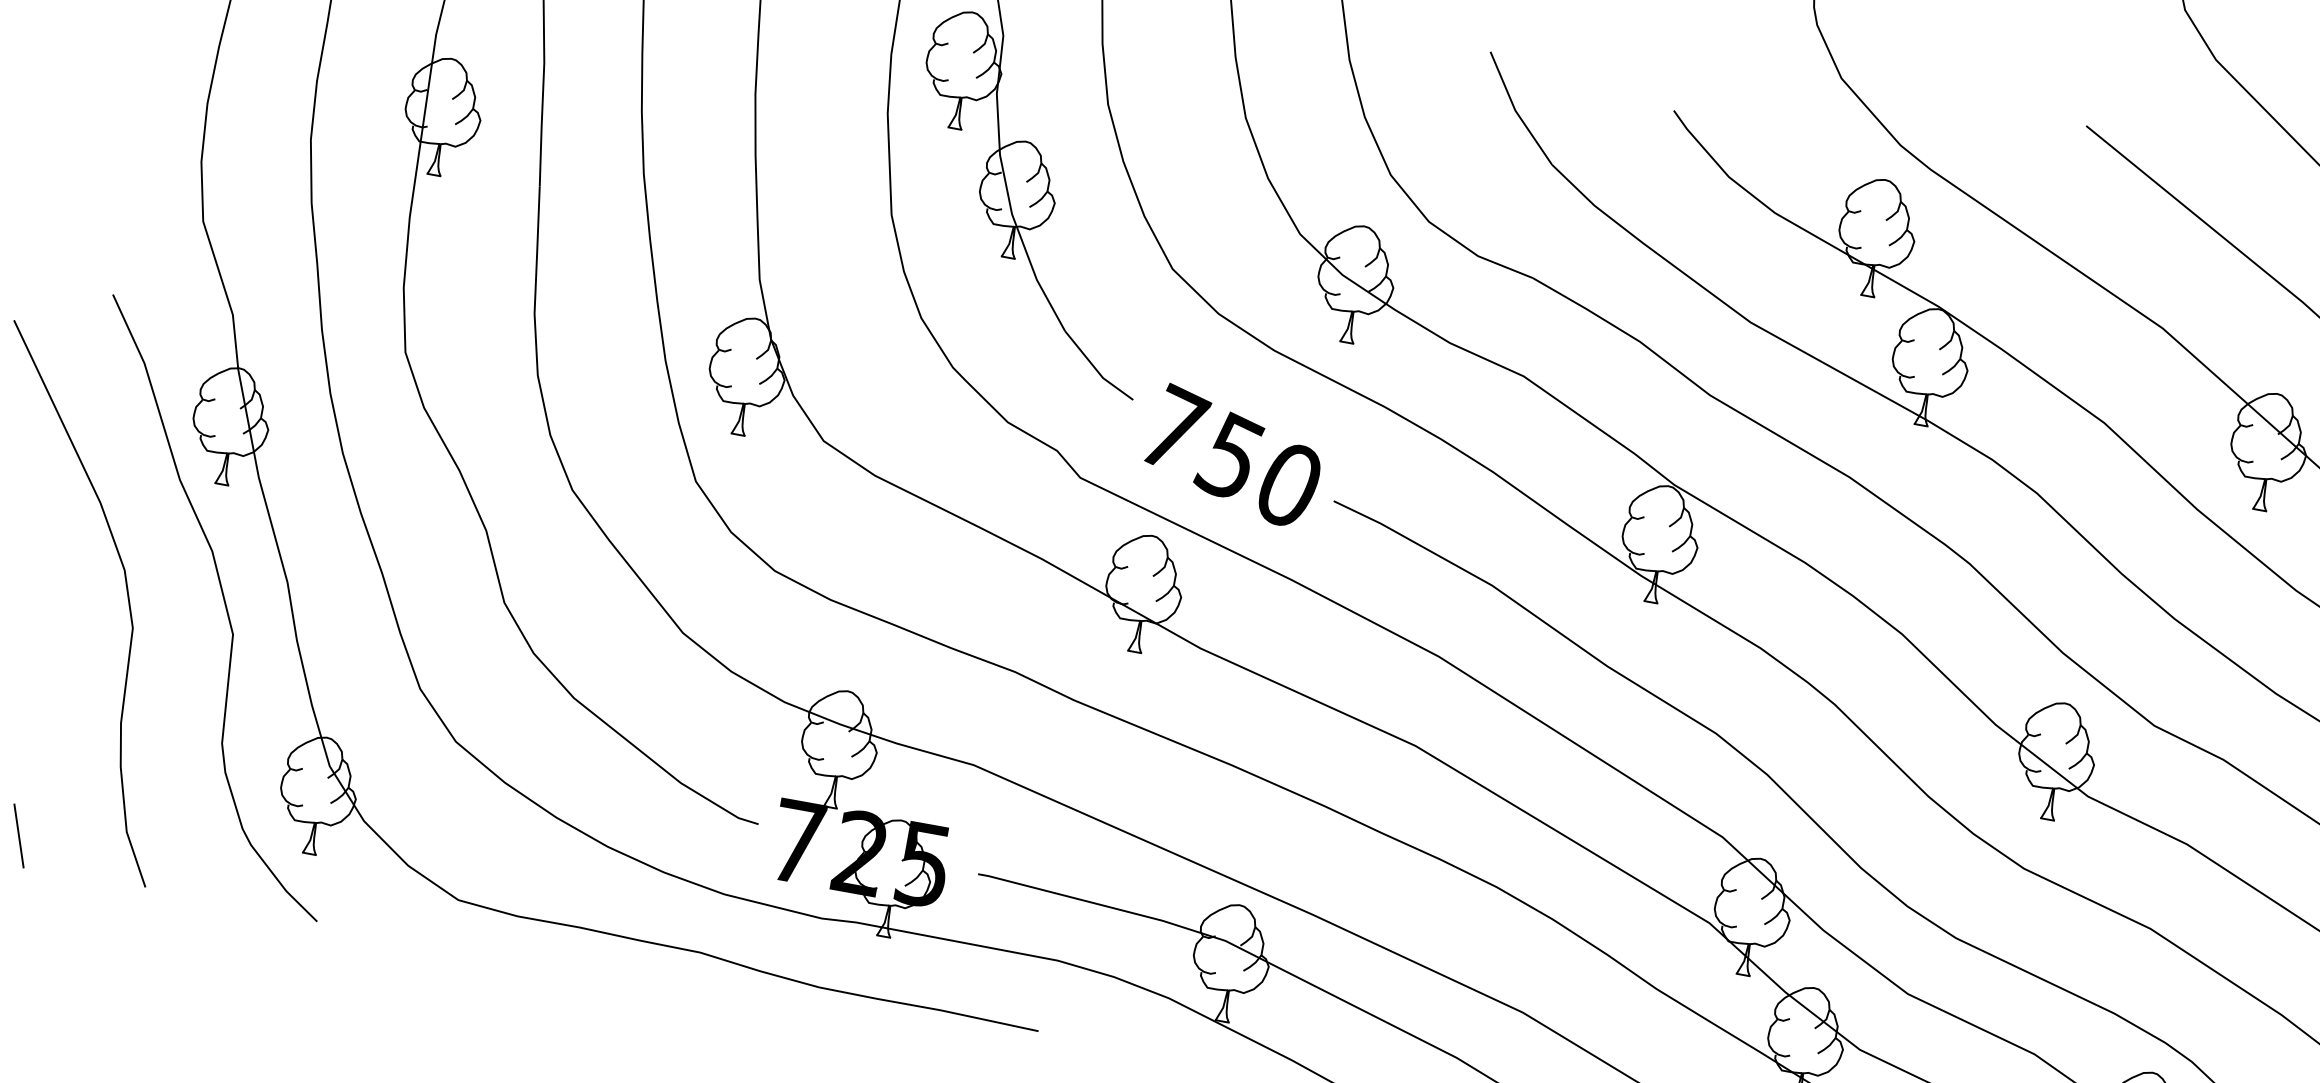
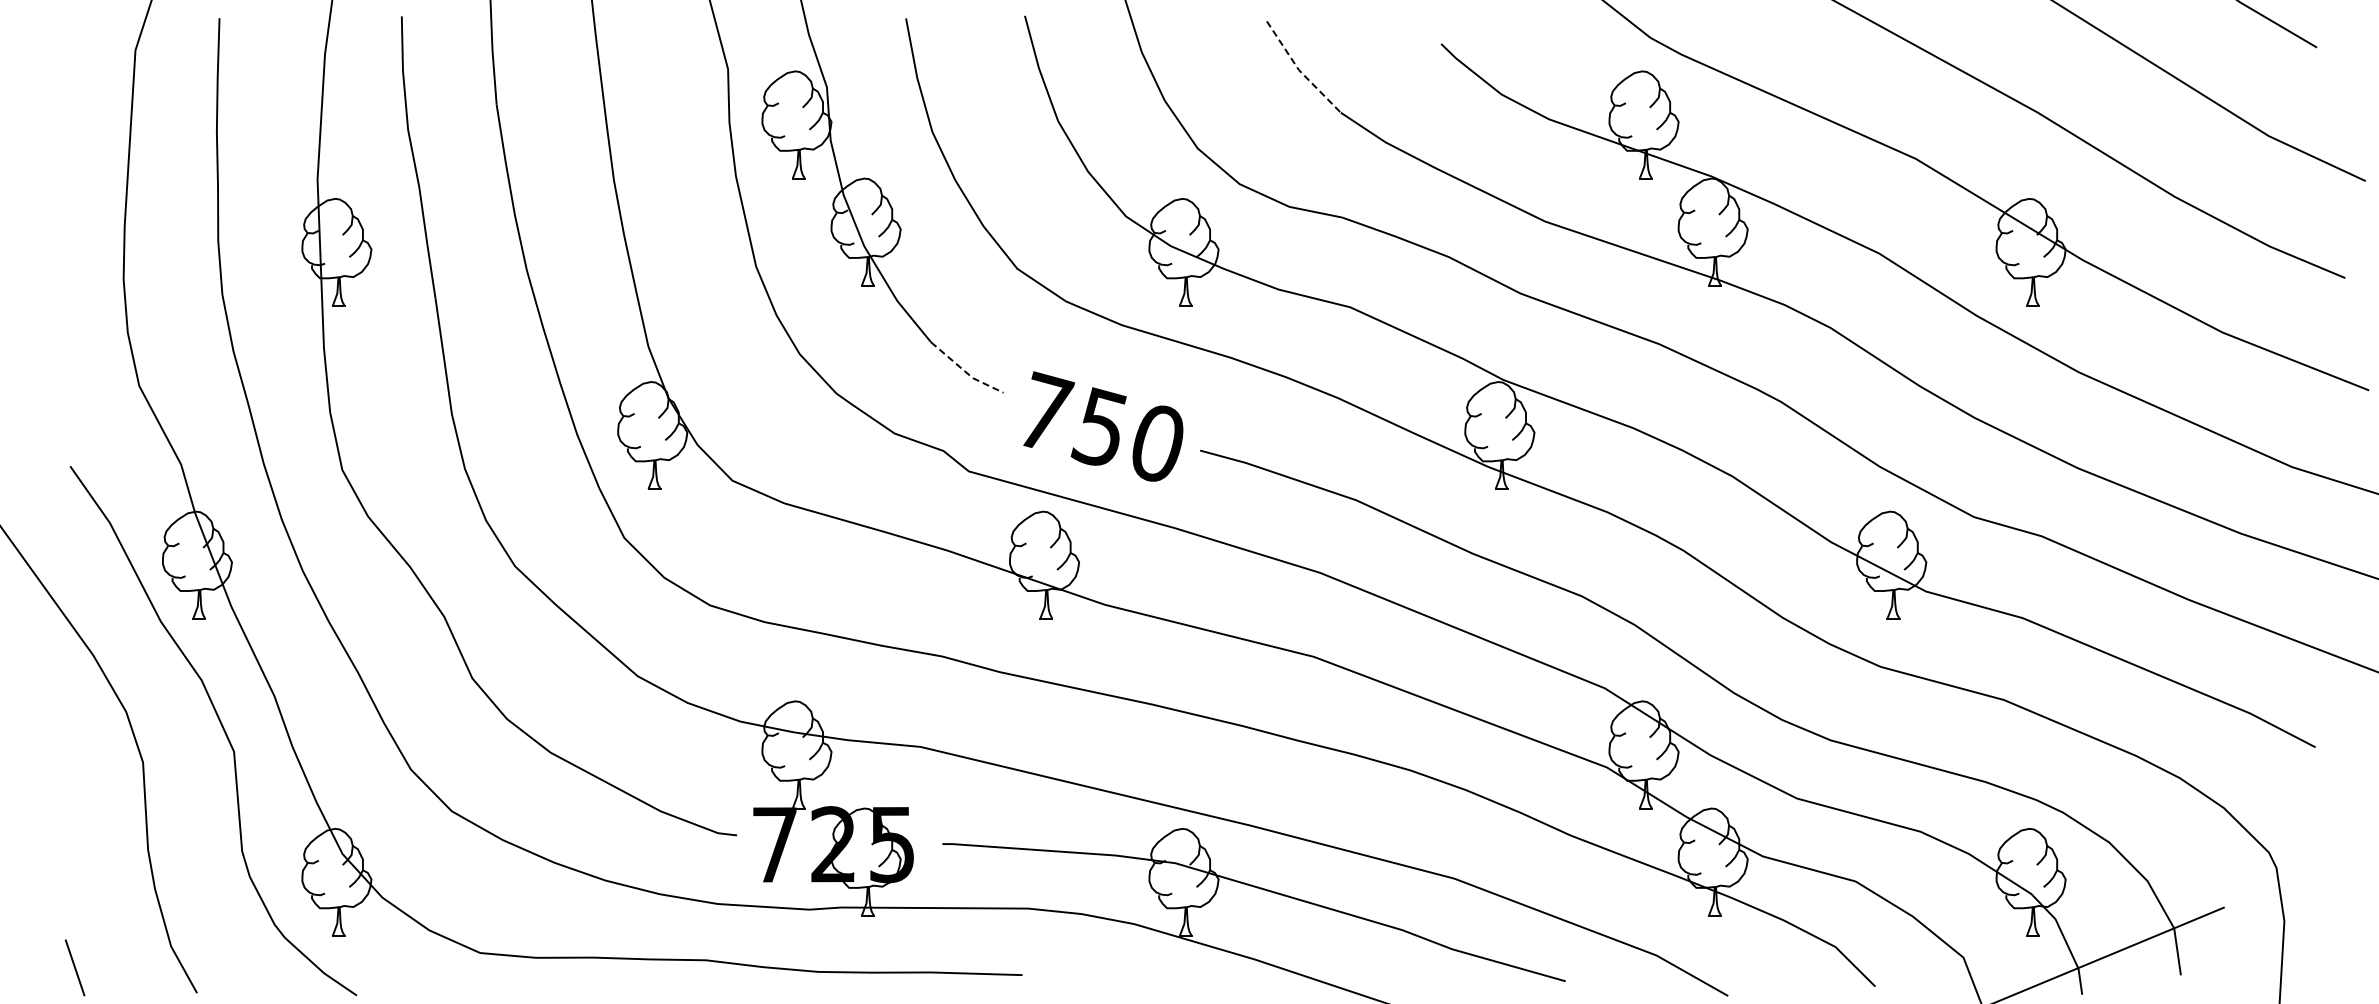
line: (1514, 110) -> (1298, 70), solid -> dashed
line: (1096, 369) -> (965, 371), solid -> dashed

